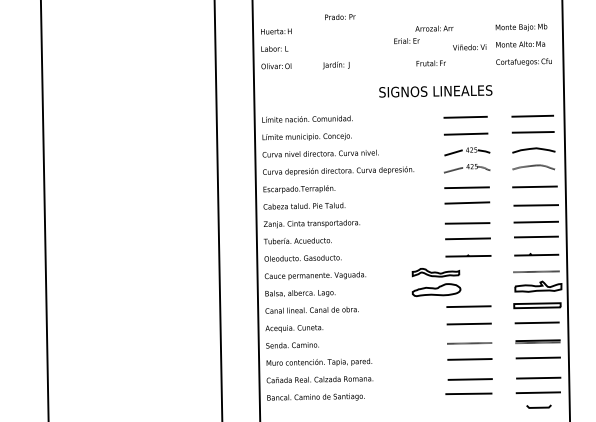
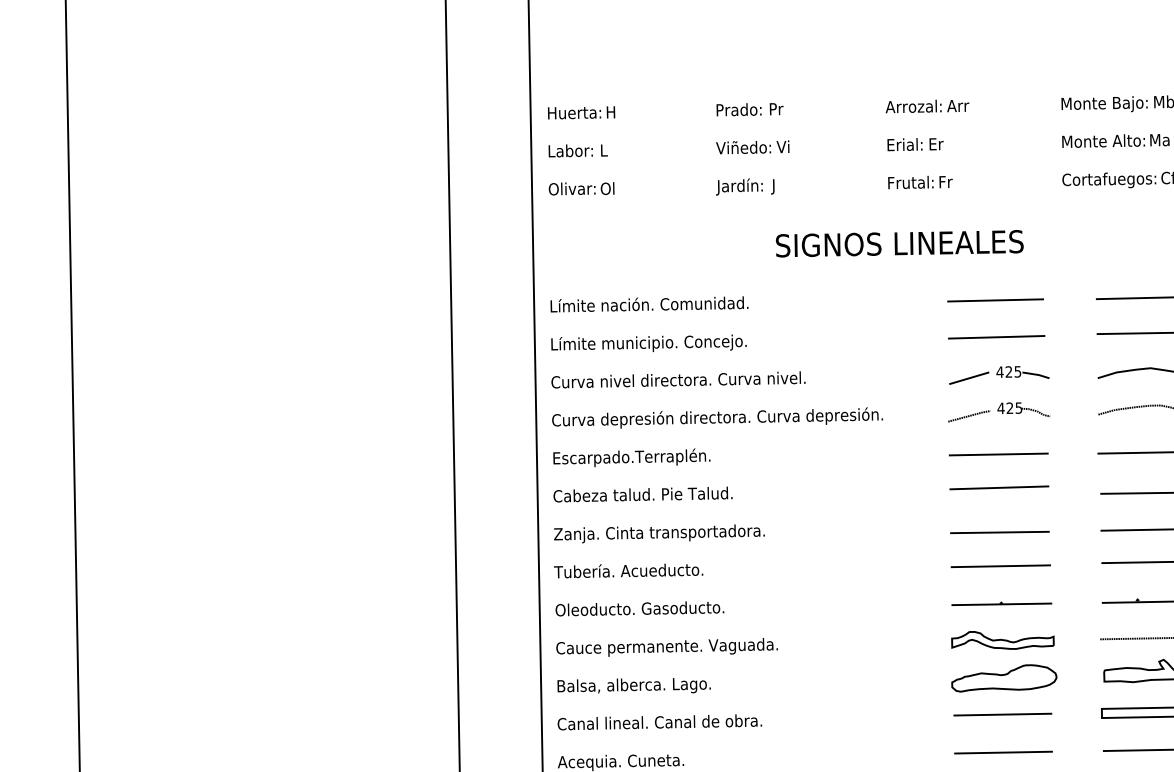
text: (340, 16) -> (750, 108), moved
text: (406, 40) -> (914, 143), moved
text: (469, 47) -> (752, 147), moved
text: (336, 65) -> (745, 187), moved
text: (435, 91) -> (899, 243), moved
part: (436, 282) -> (1004, 661), moved

